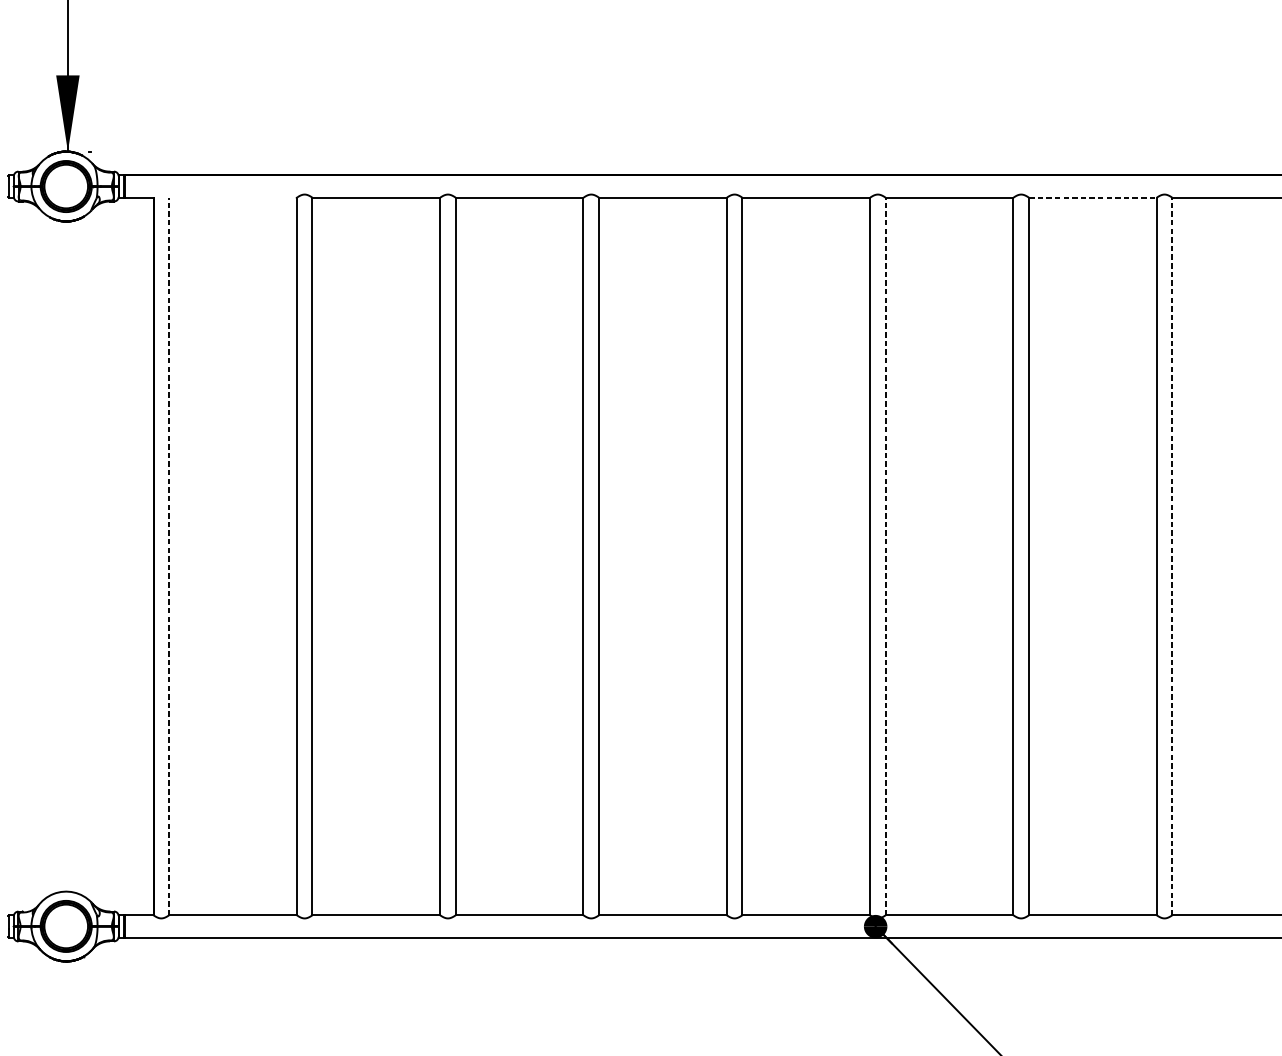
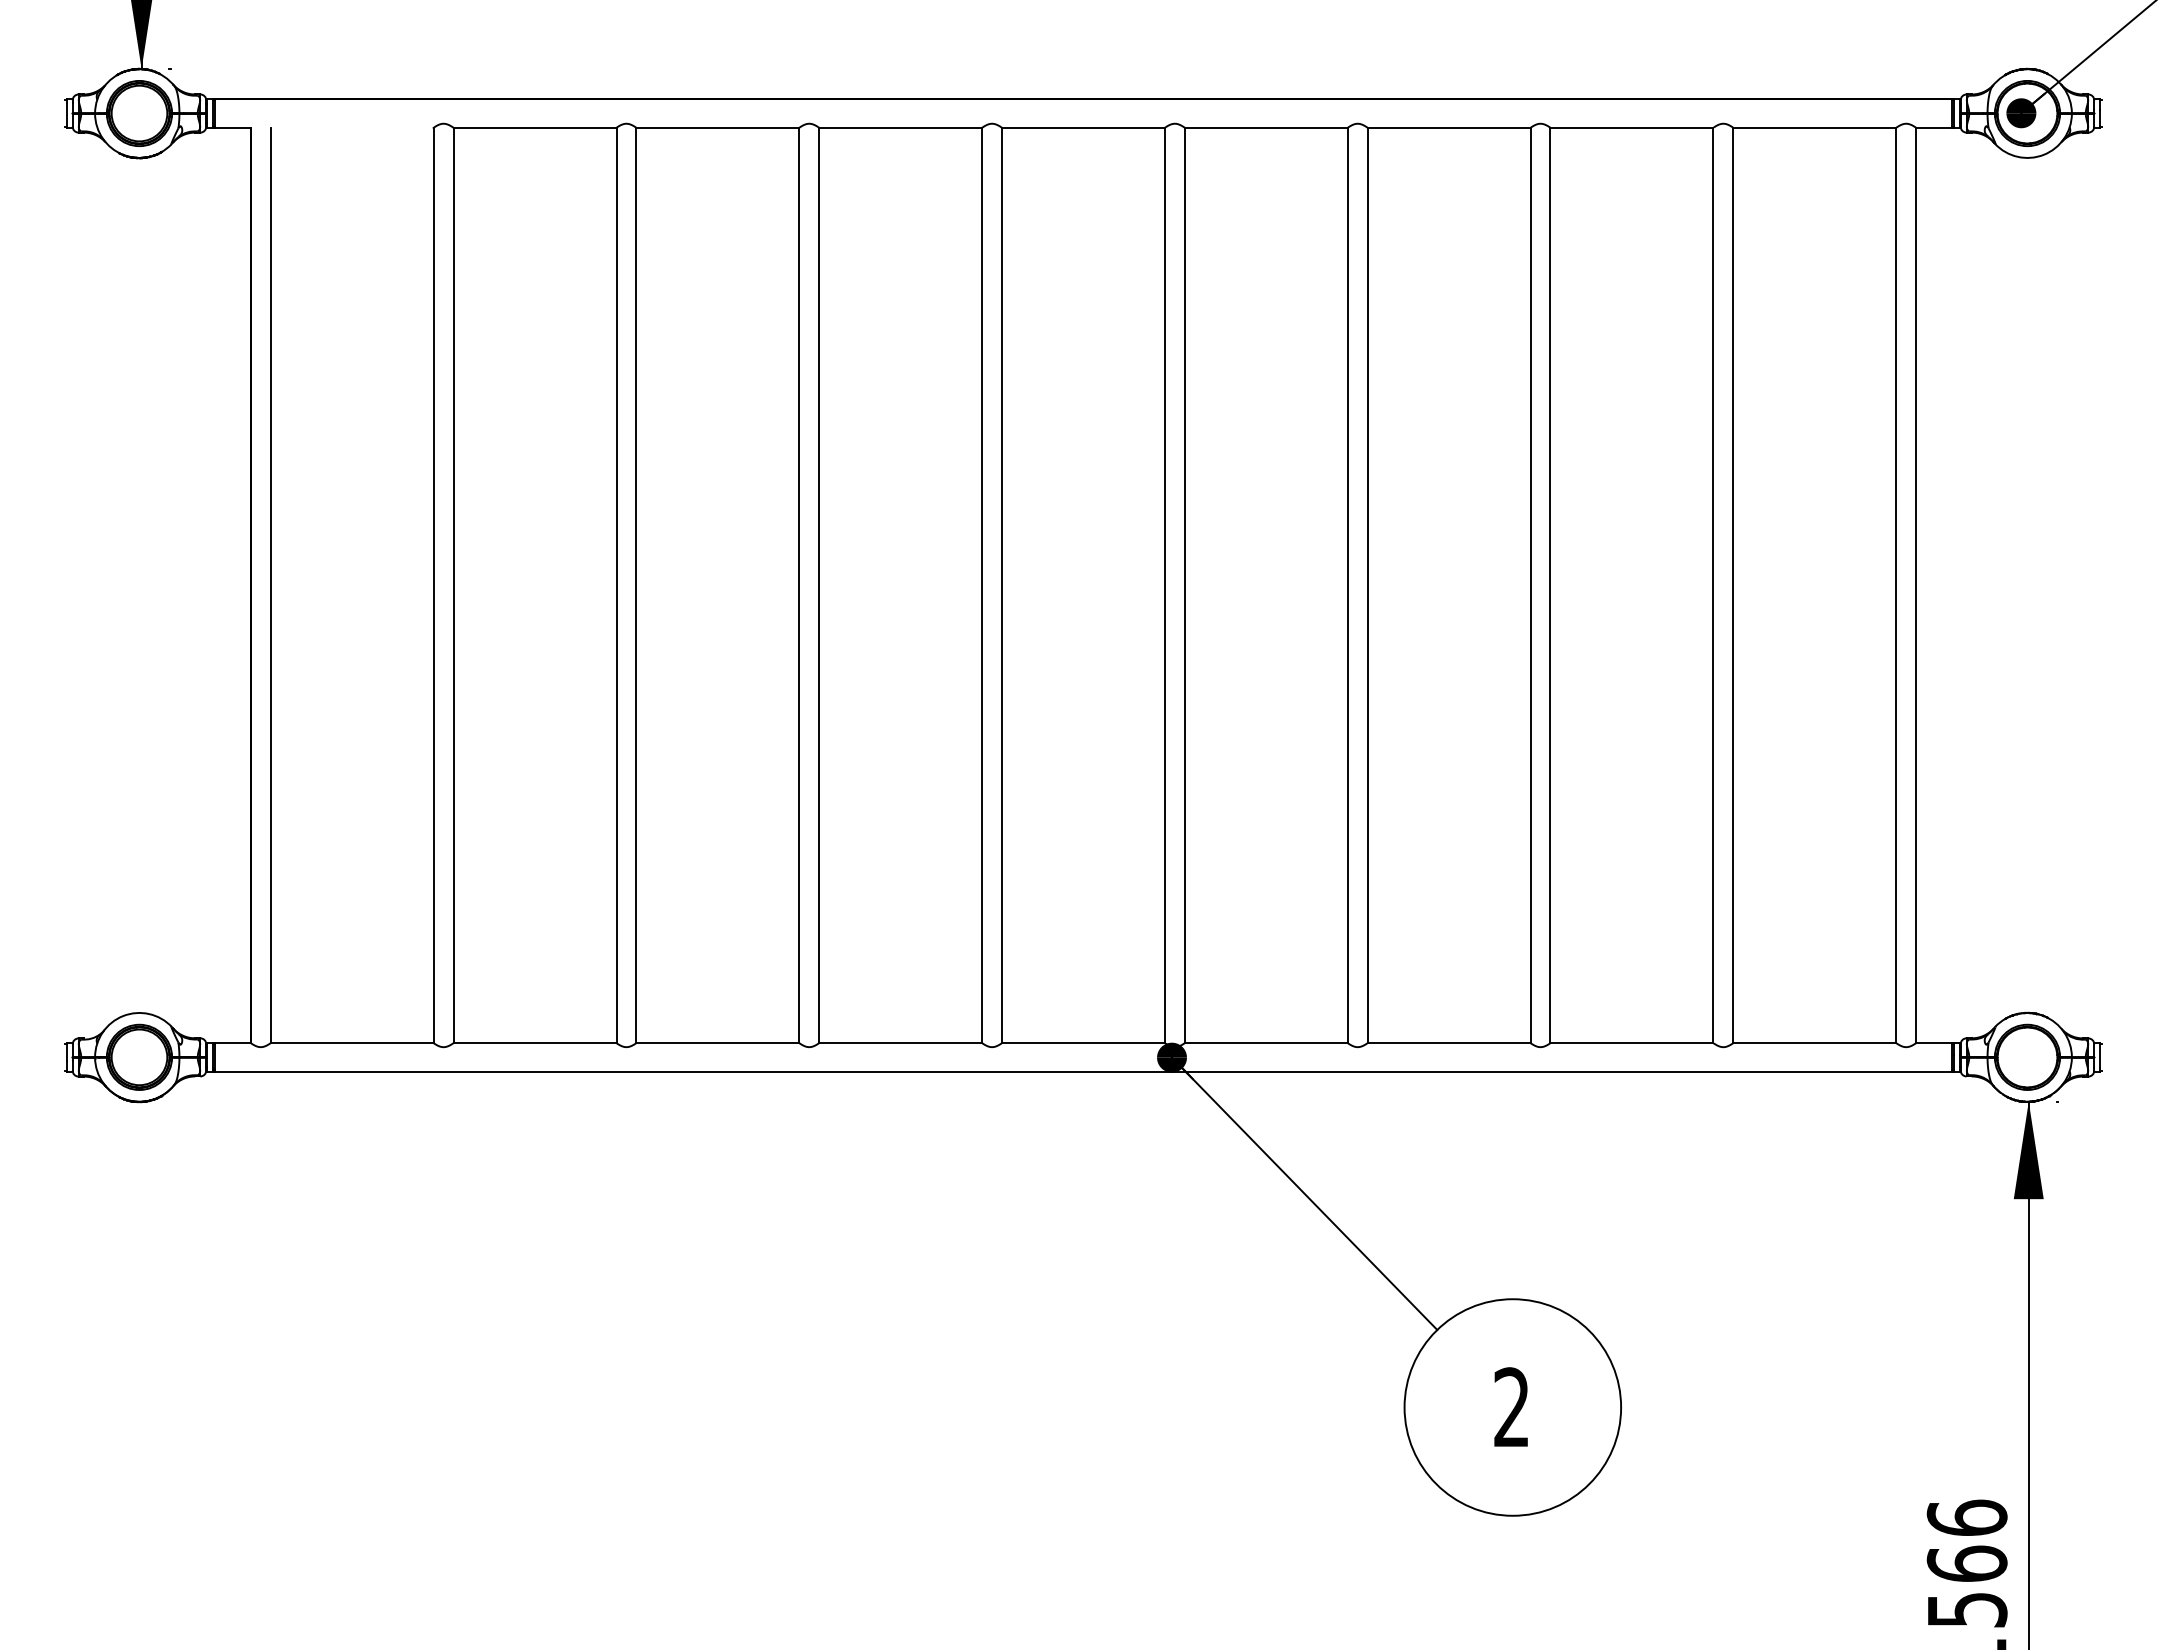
line: (1093, 197) -> (1449, 127), dashed -> solid
line: (168, 556) -> (270, 585), dashed -> solid
line: (885, 556) -> (1184, 585), dashed -> solid
line: (1172, 556) -> (1550, 585), dashed -> solid

